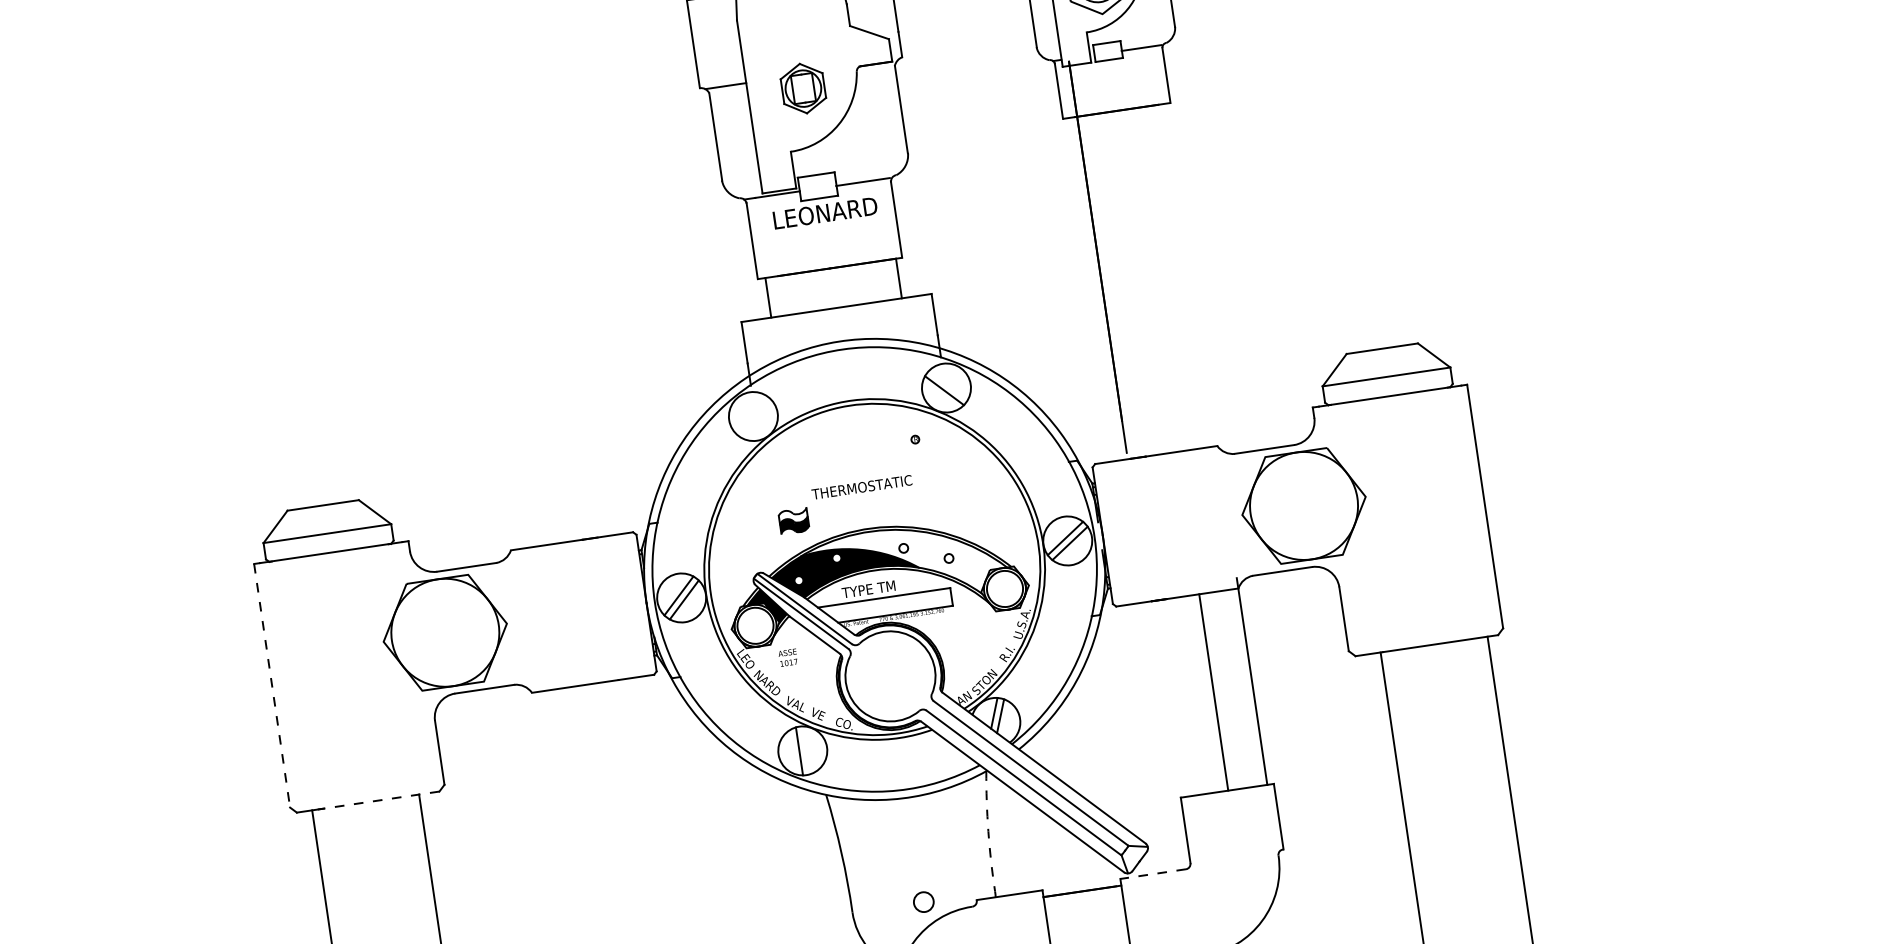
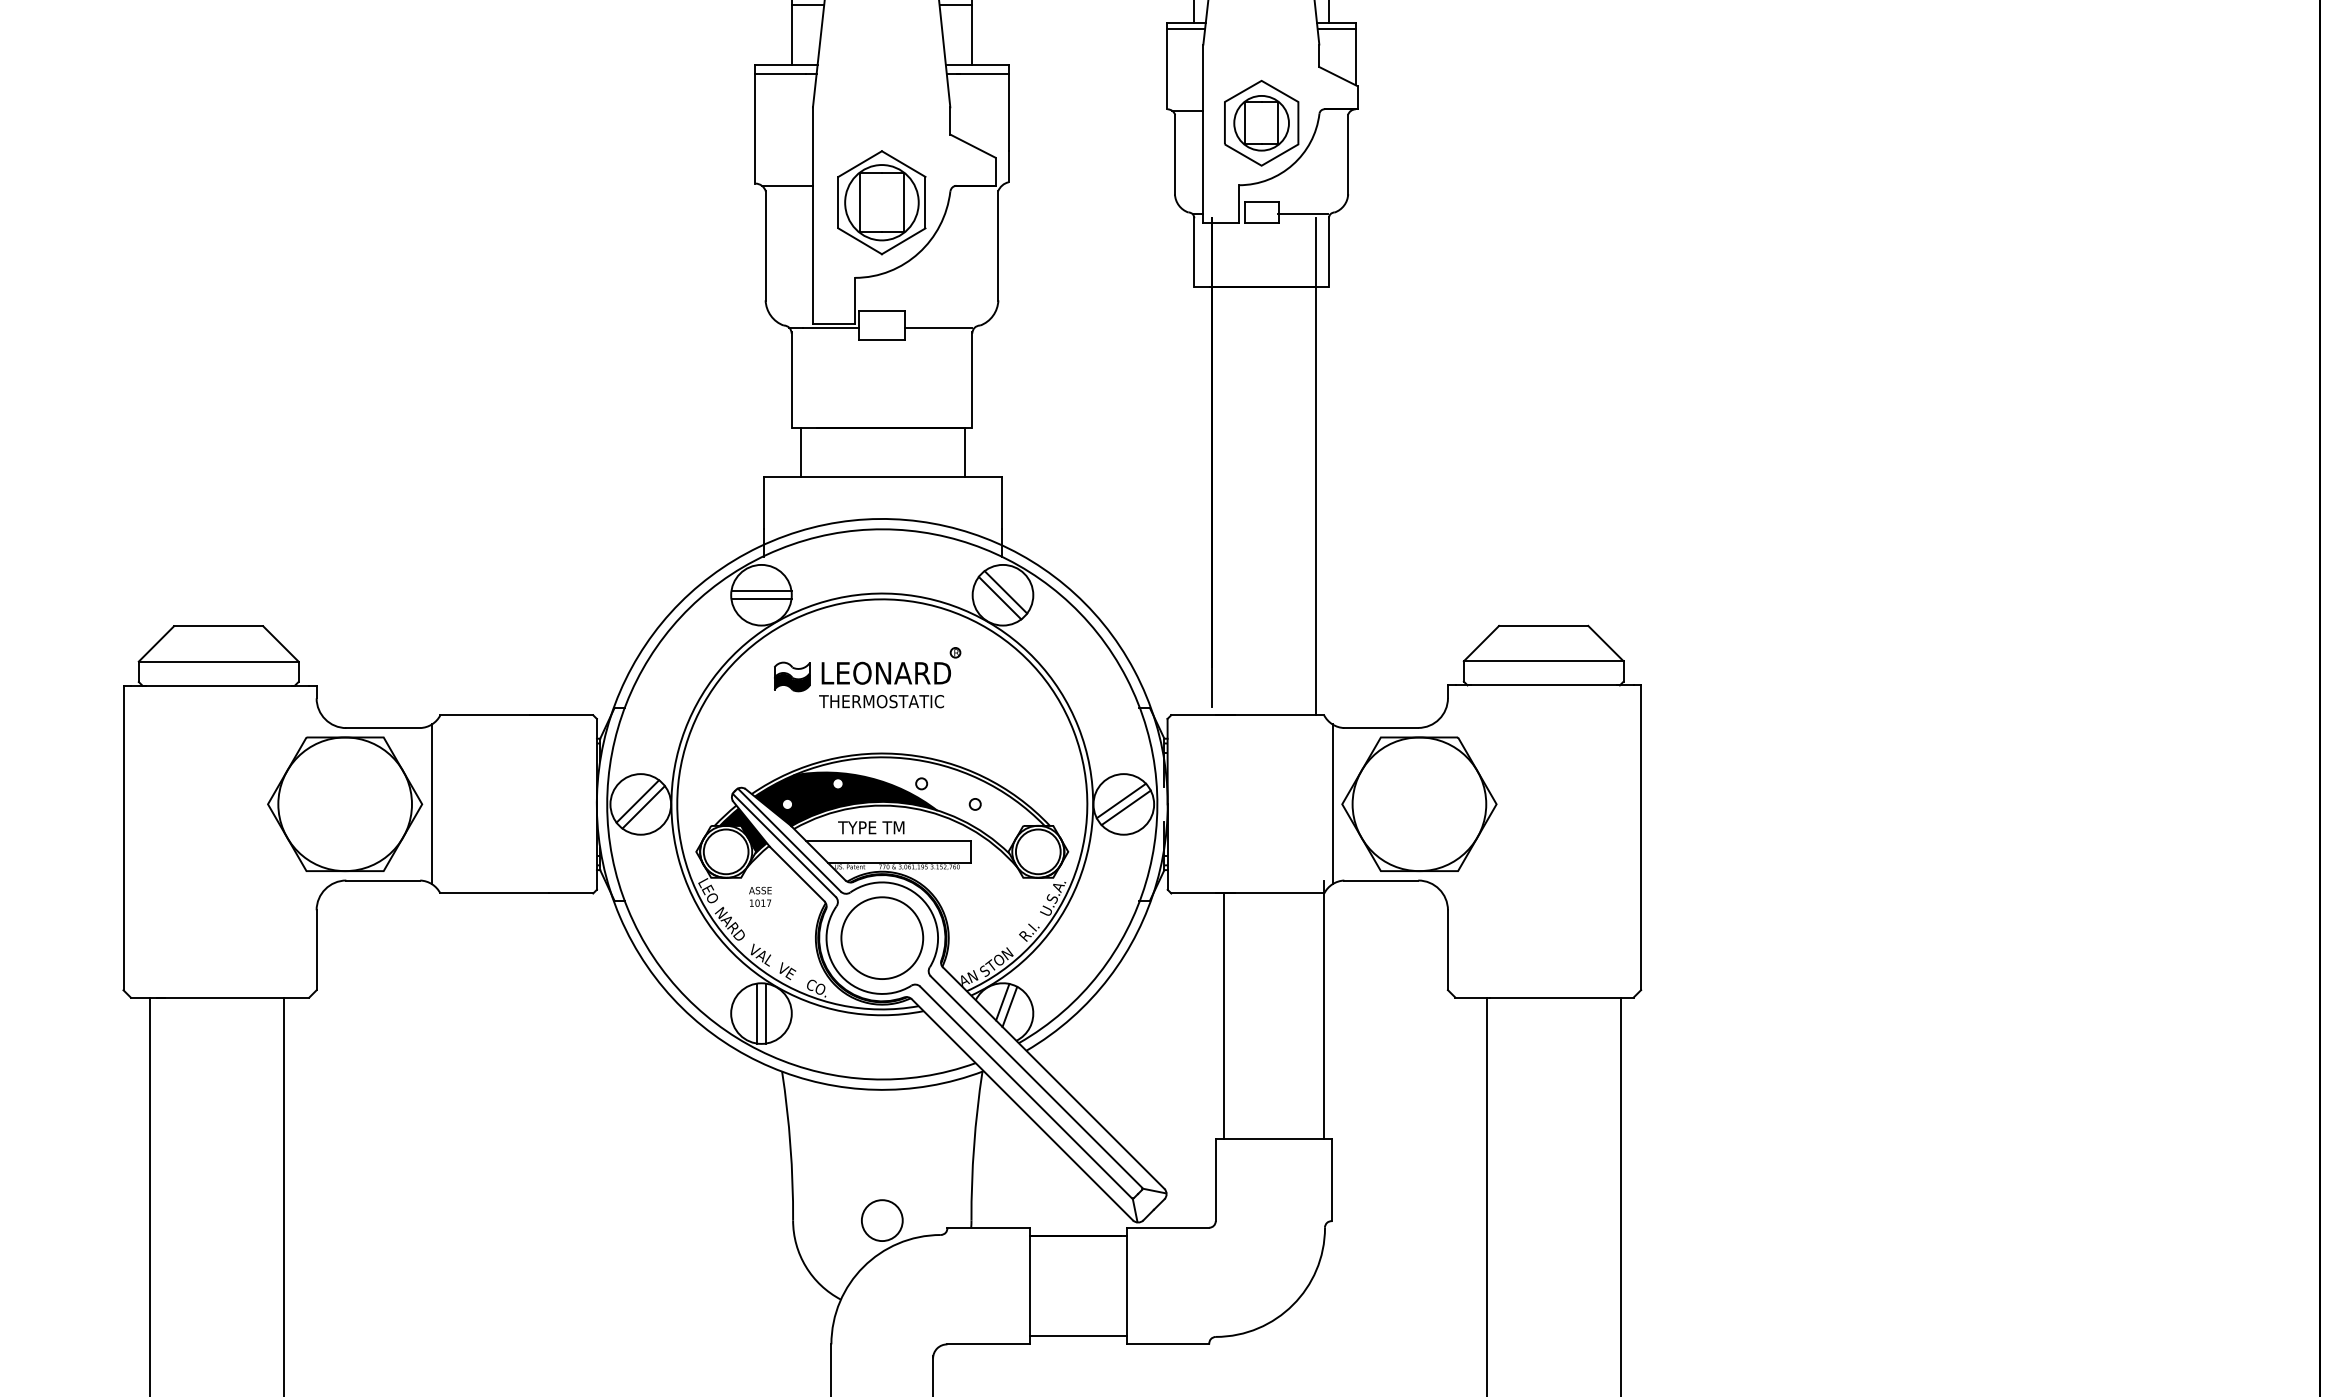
part: (803, 88) -> (881, 202), size x1.67
text: (824, 212) -> (885, 672), moved
line: (1181, 248) -> (1316, 466), added
line: (948, 385) -> (1005, 592), added
line: (753, 413) -> (761, 591), added
line: (753, 419) -> (761, 599), added
line: (1234, 516) -> (1332, 804), added
part: (794, 520) -> (792, 676), moved
line: (515, 622) -> (432, 804), added
circle: (890, 675) -> (882, 937), added
line: (272, 686) -> (123, 838), dashed -> solid
line: (1214, 692) -> (1224, 1016), moved
line: (806, 750) -> (765, 1013), added
line: (378, 800) -> (232, 997), dashed -> solid
arc: (988, 831) -> (974, 1145), dashed -> solid
line: (1152, 873) -> (1167, 1227), dashed -> solid
circle: (923, 902) -> (881, 1220), size x1.67

